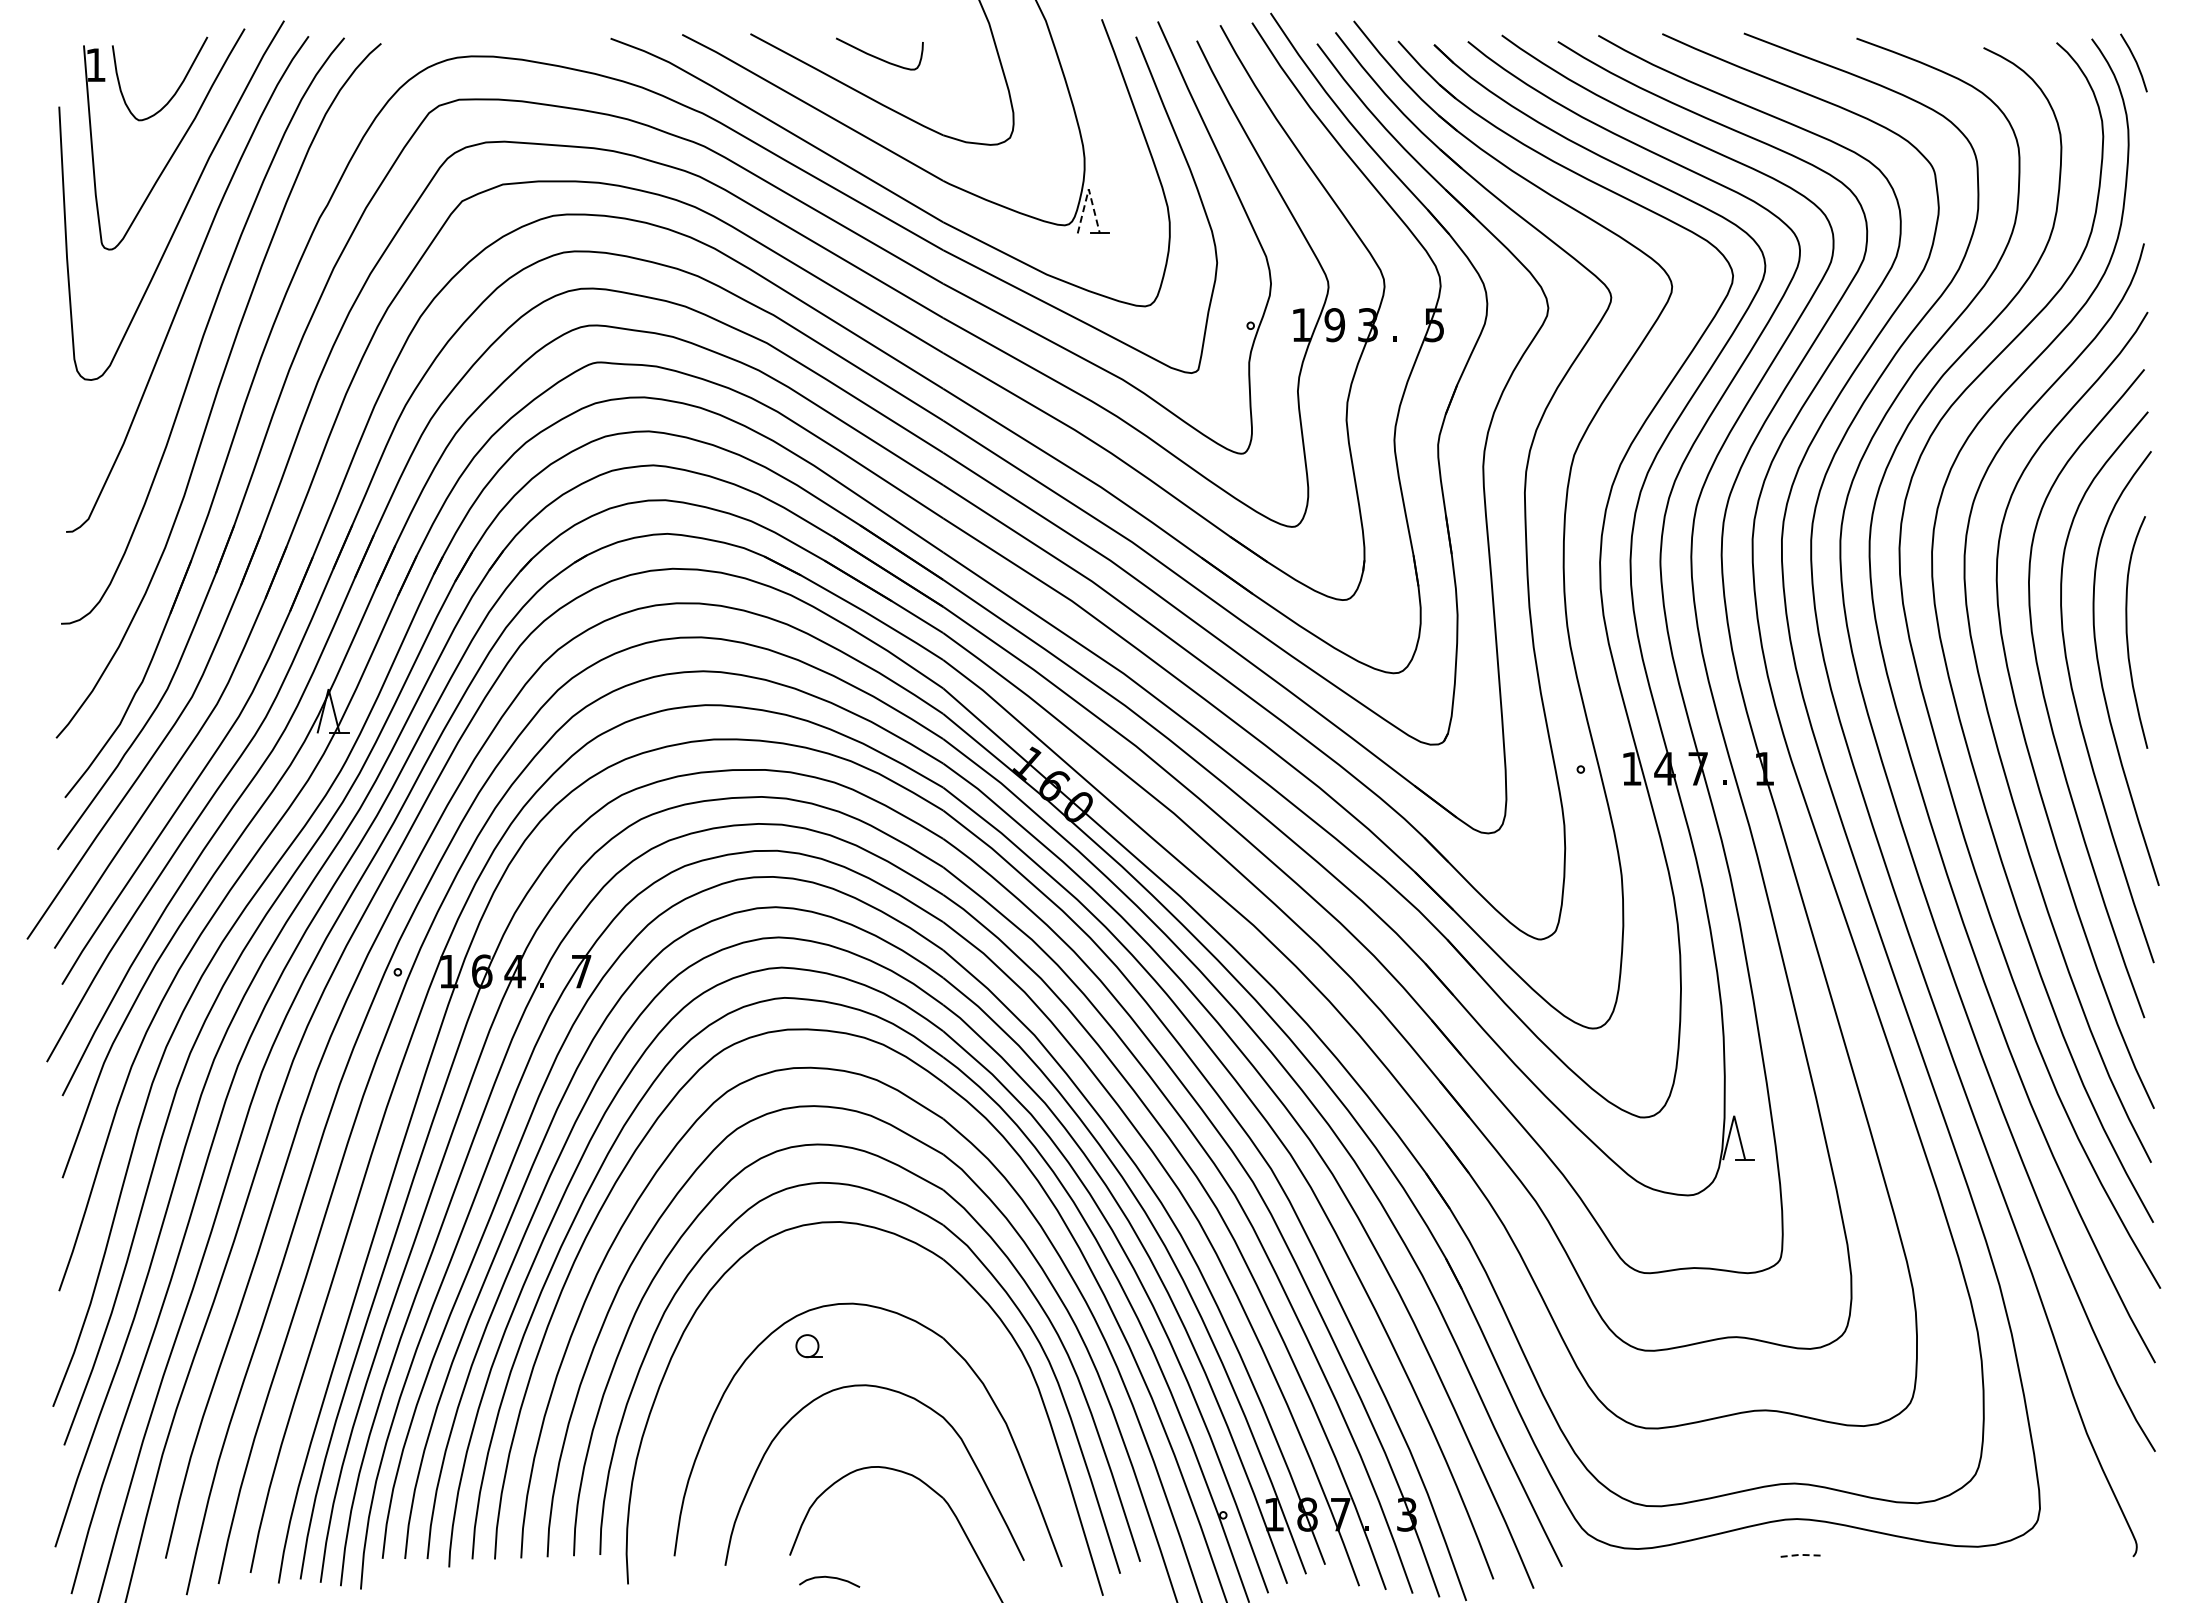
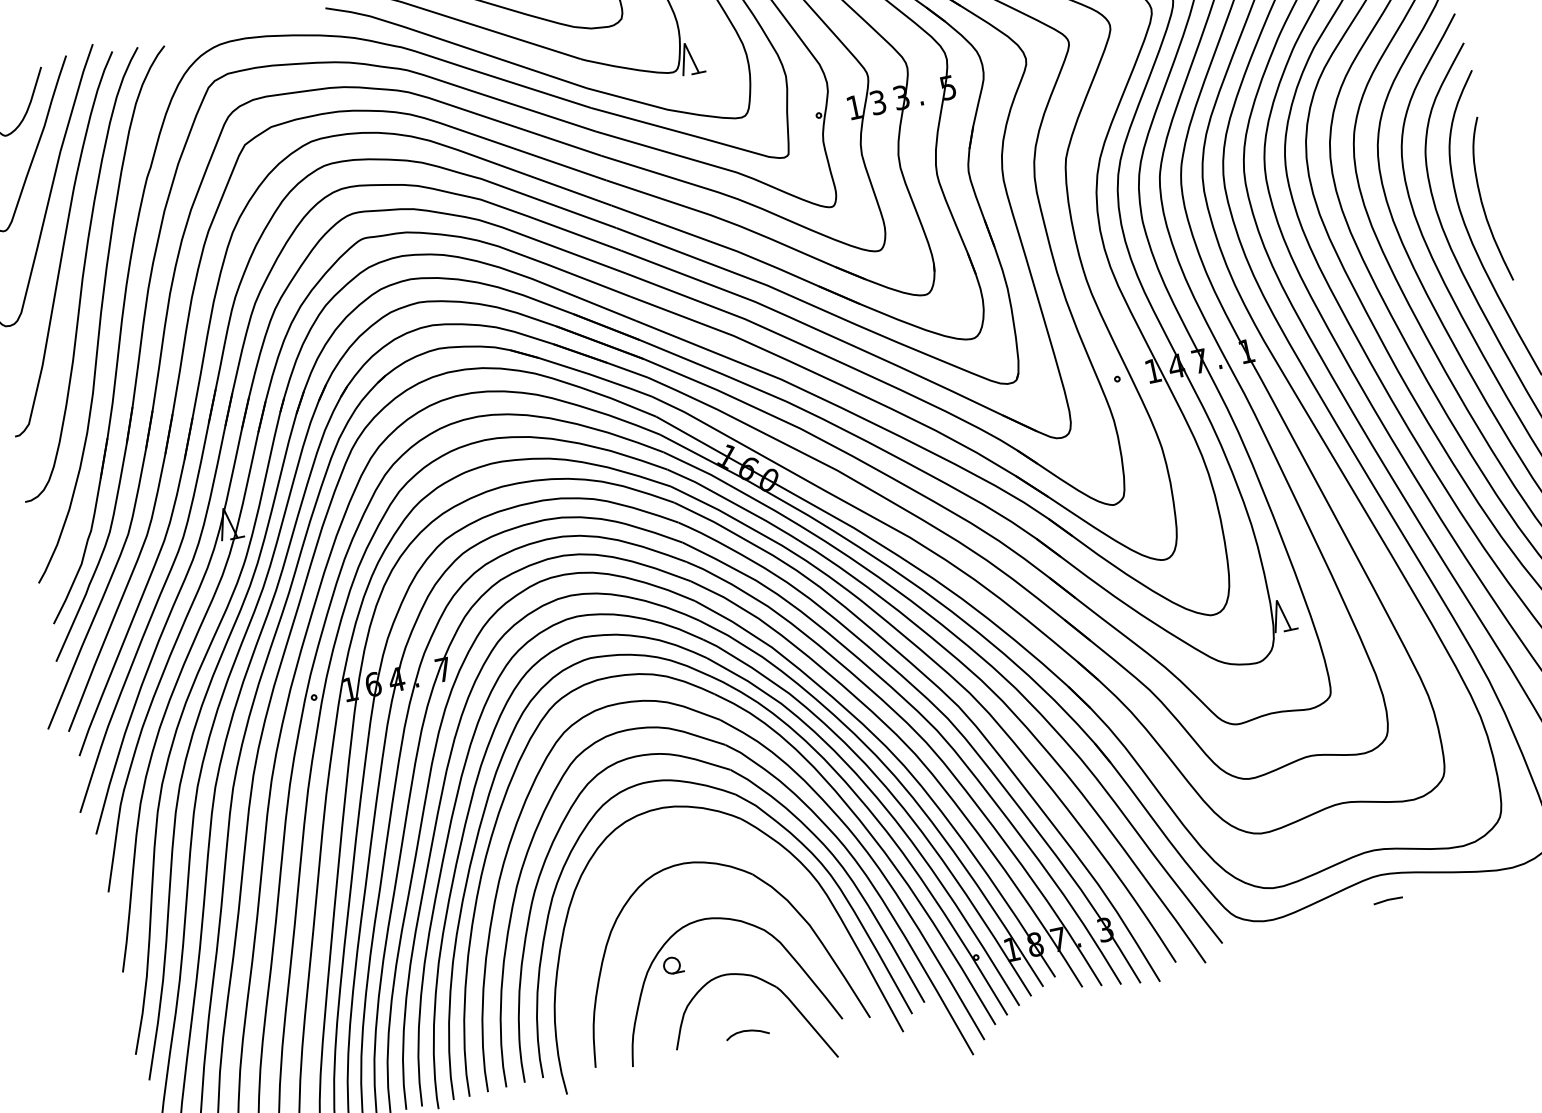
line: (1088, 189) -> (684, 43), dashed -> solid
text: (1334, 325) -> (877, 102), 9 -> 3
part: (808, 1346) -> (672, 965), moved
line: (1799, 1554) -> (1387, 899), dashed -> solid
curve: (829, 1578) -> (747, 1031), moved

